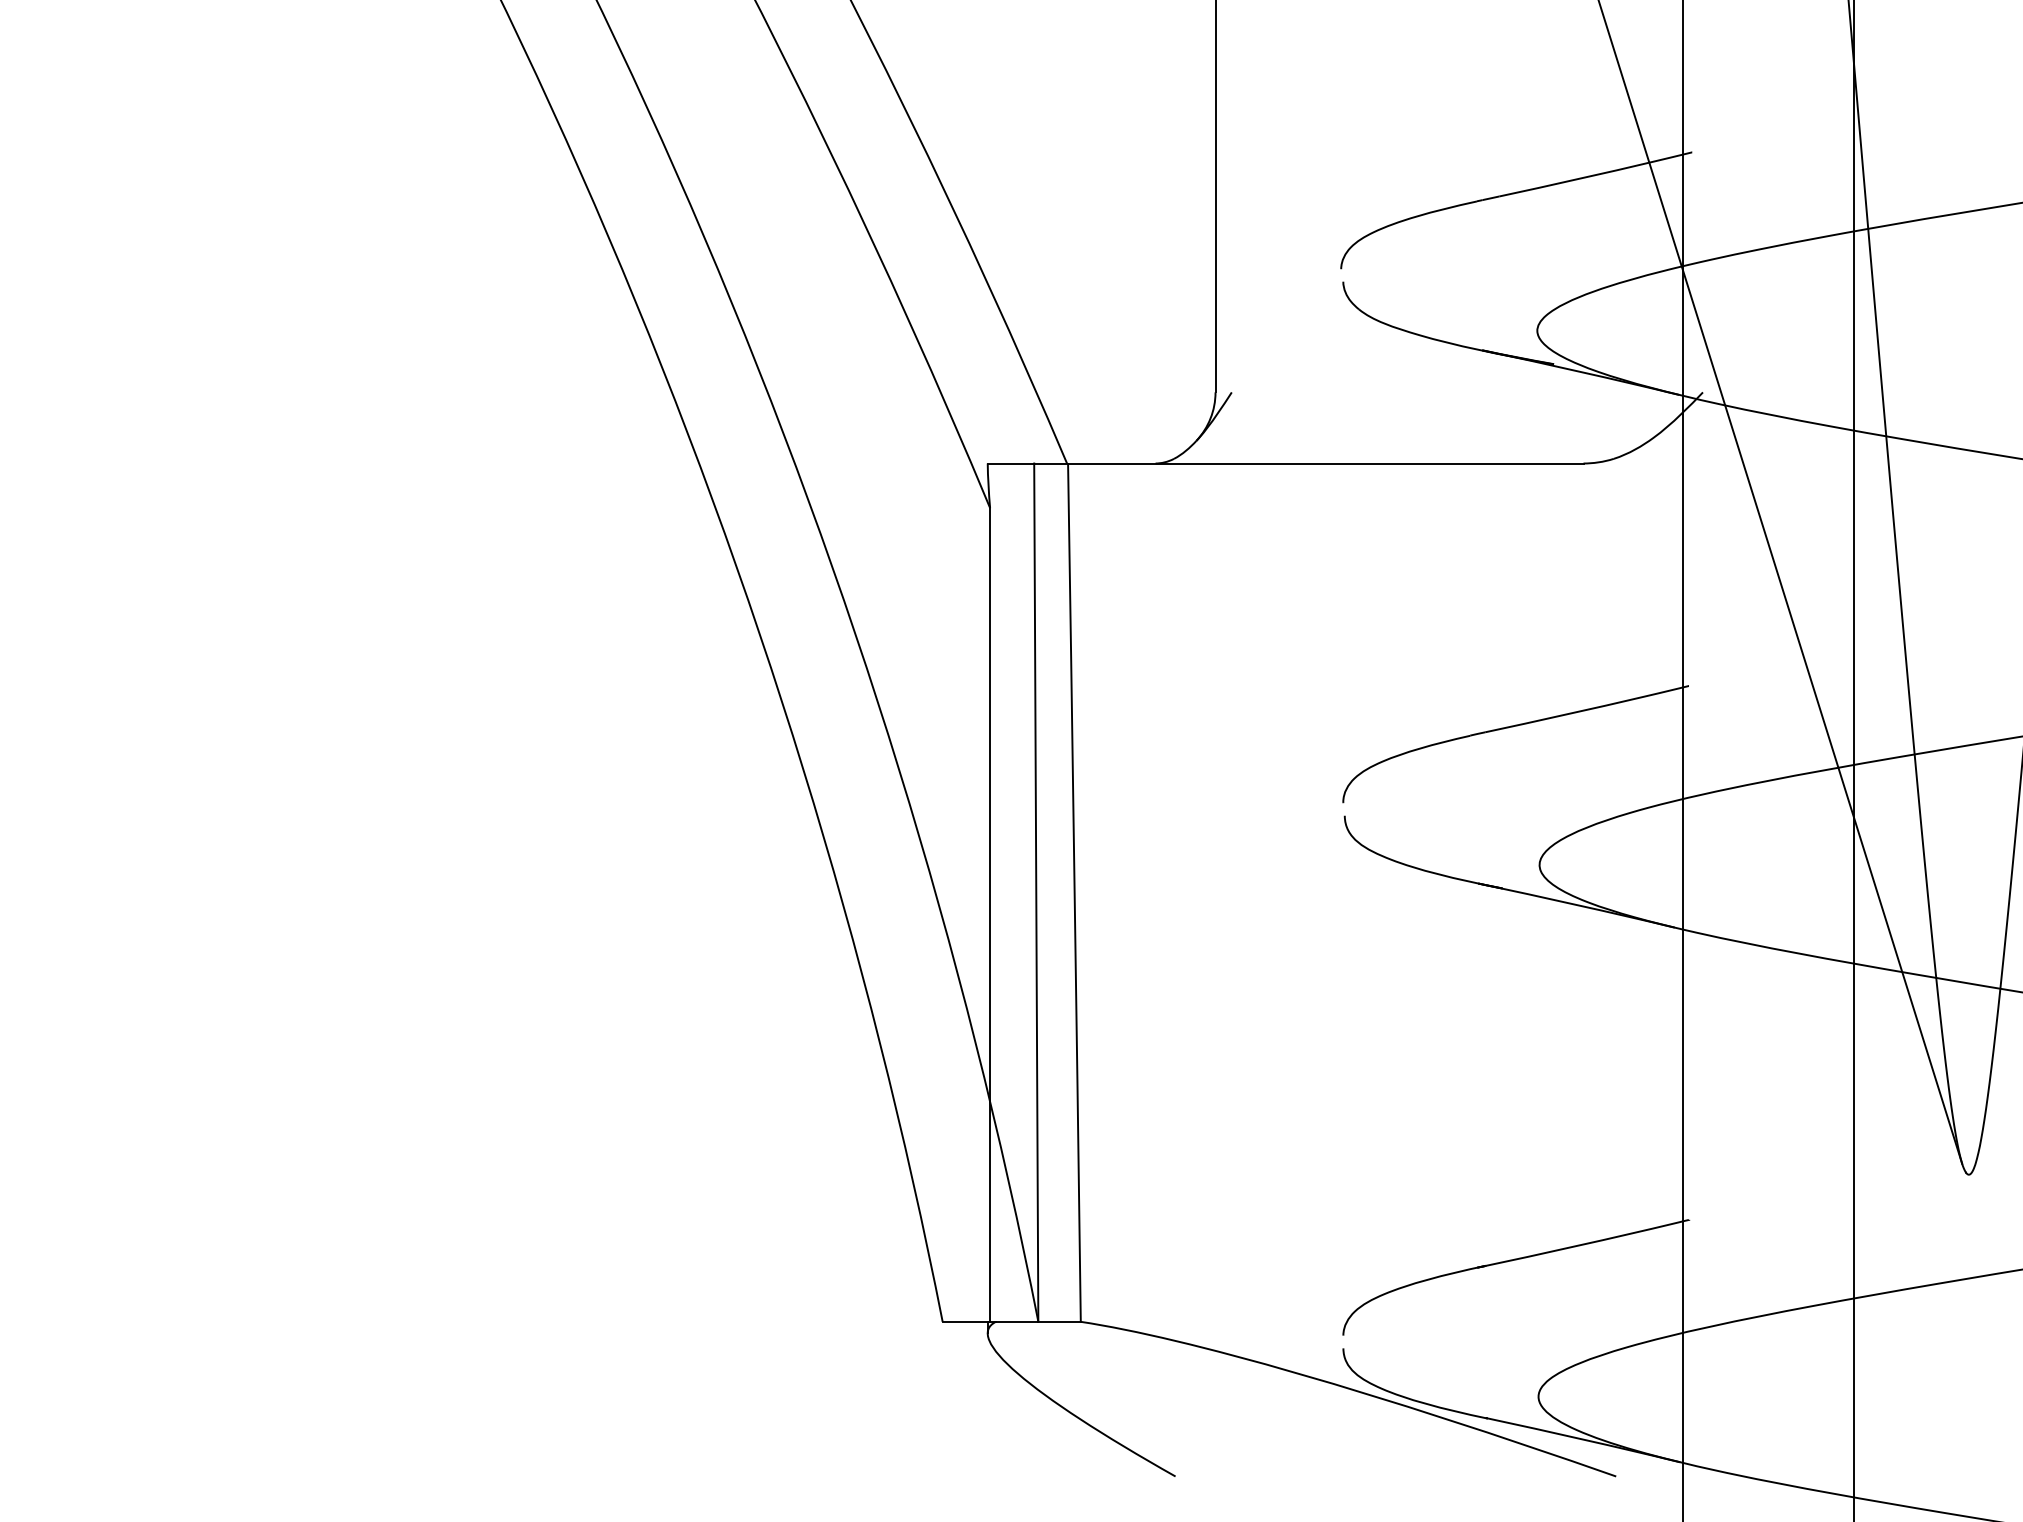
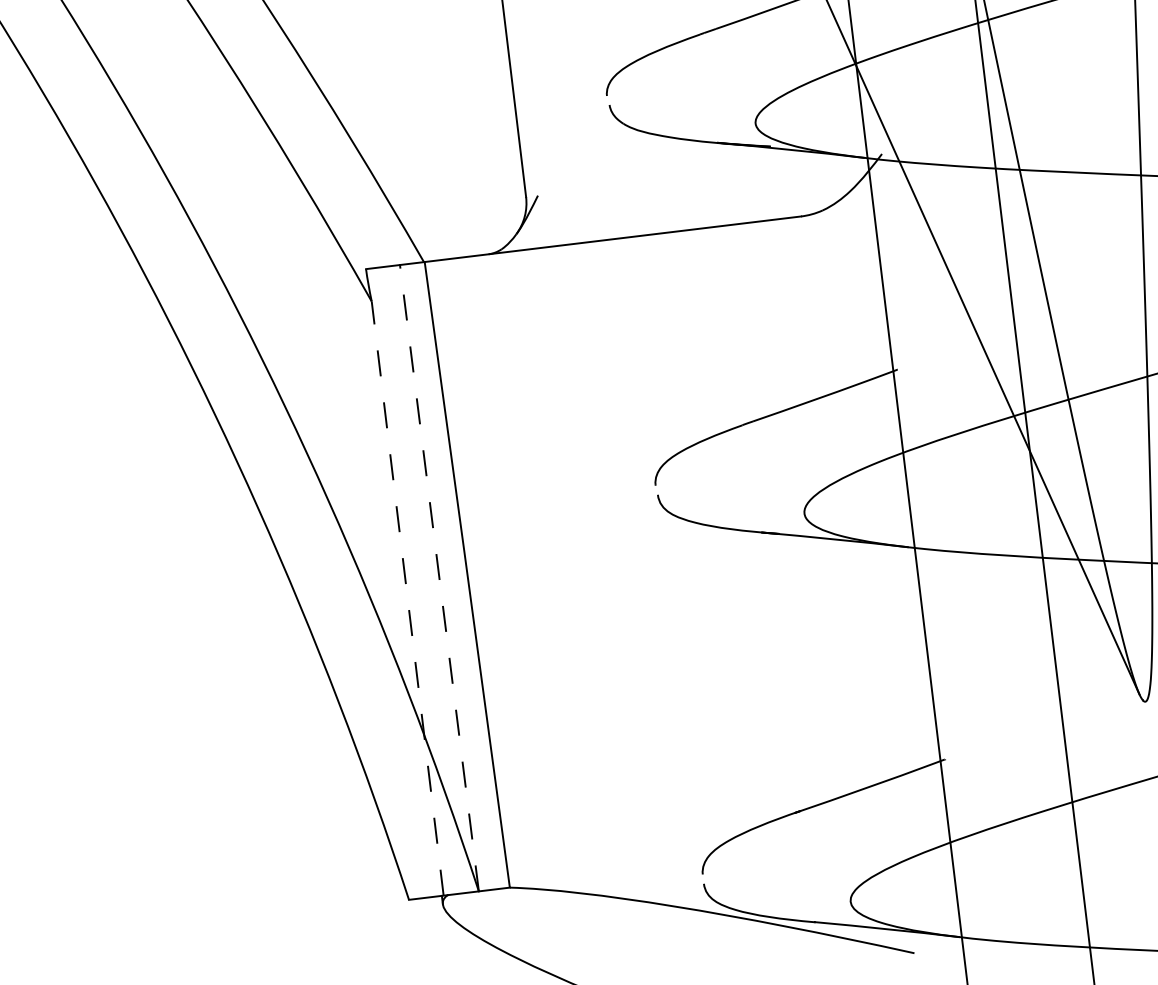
line: (1036, 892) -> (439, 578), solid -> dashed
line: (990, 915) -> (408, 598), solid -> dashed

